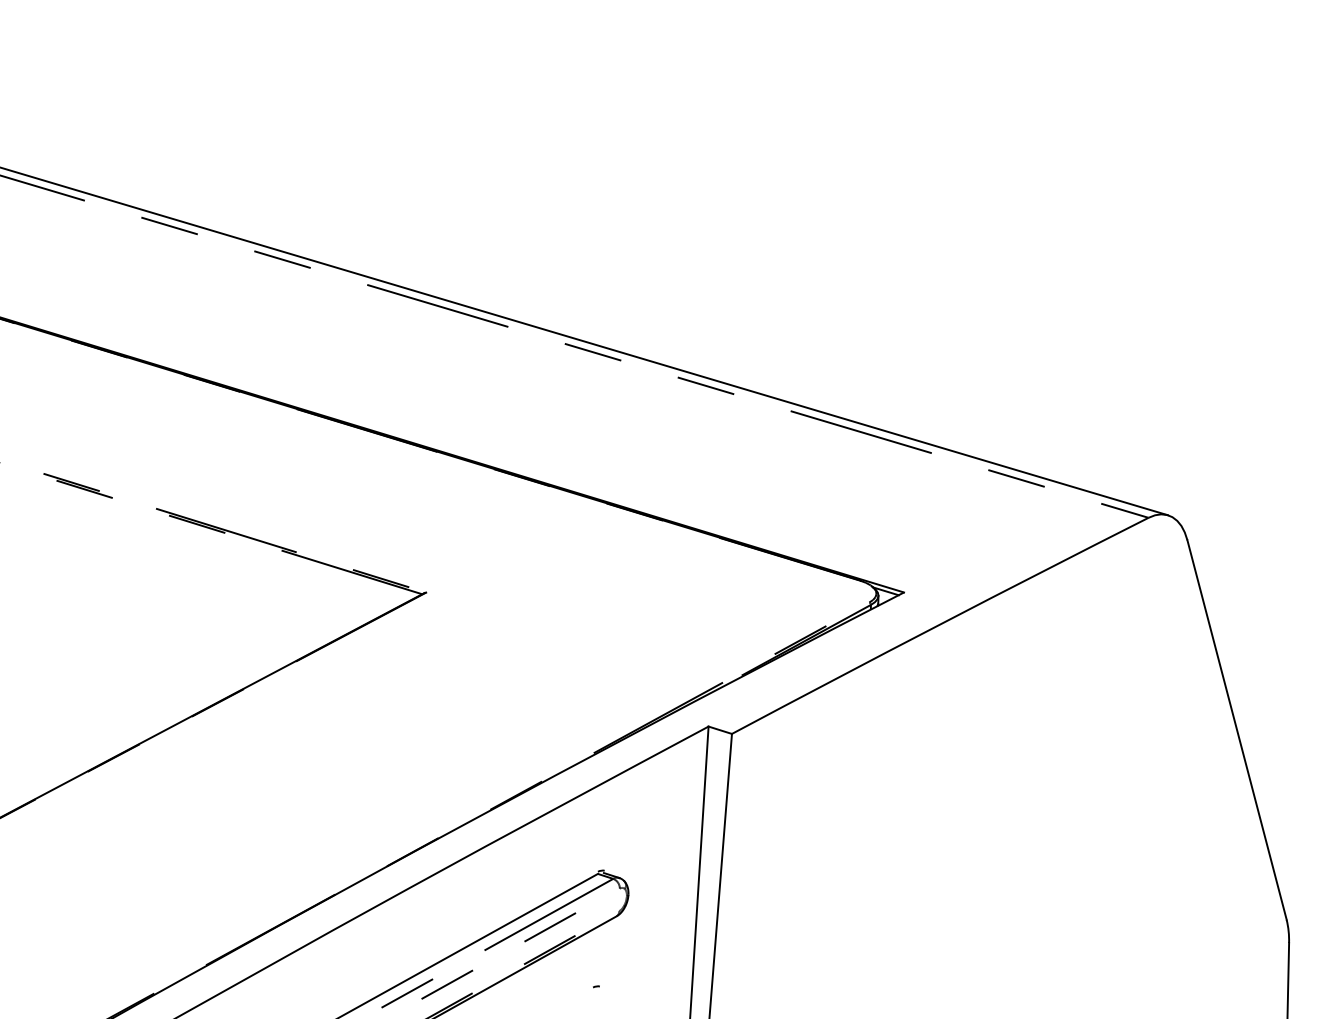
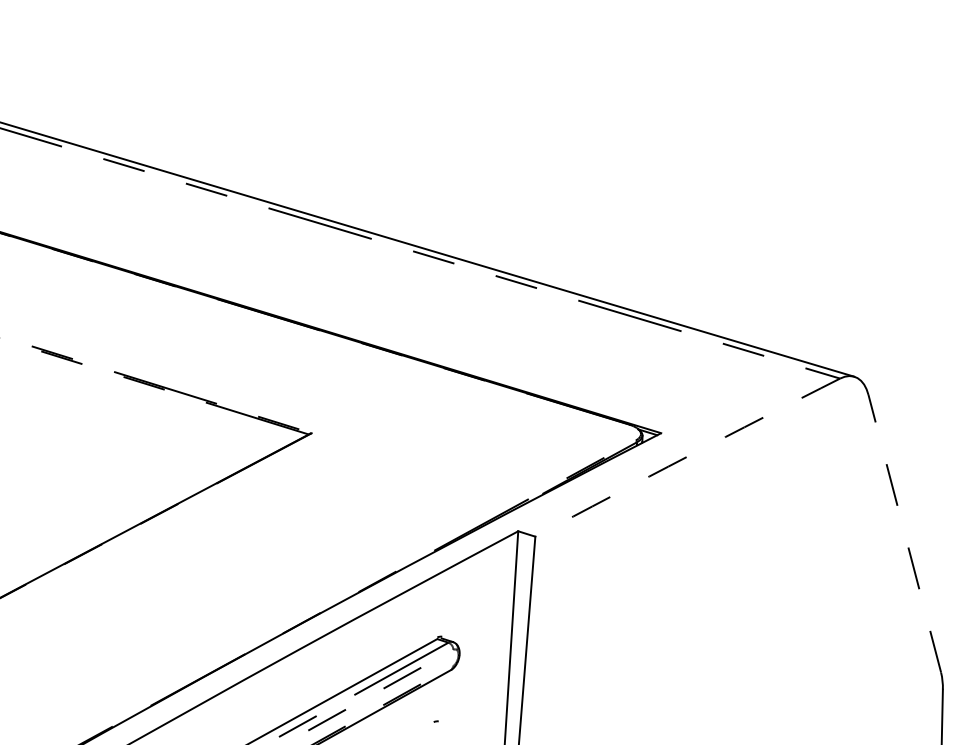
arc: (939, 624) -> (687, 456), solid -> dashed
line: (1236, 729) -> (904, 533), solid -> dashed

